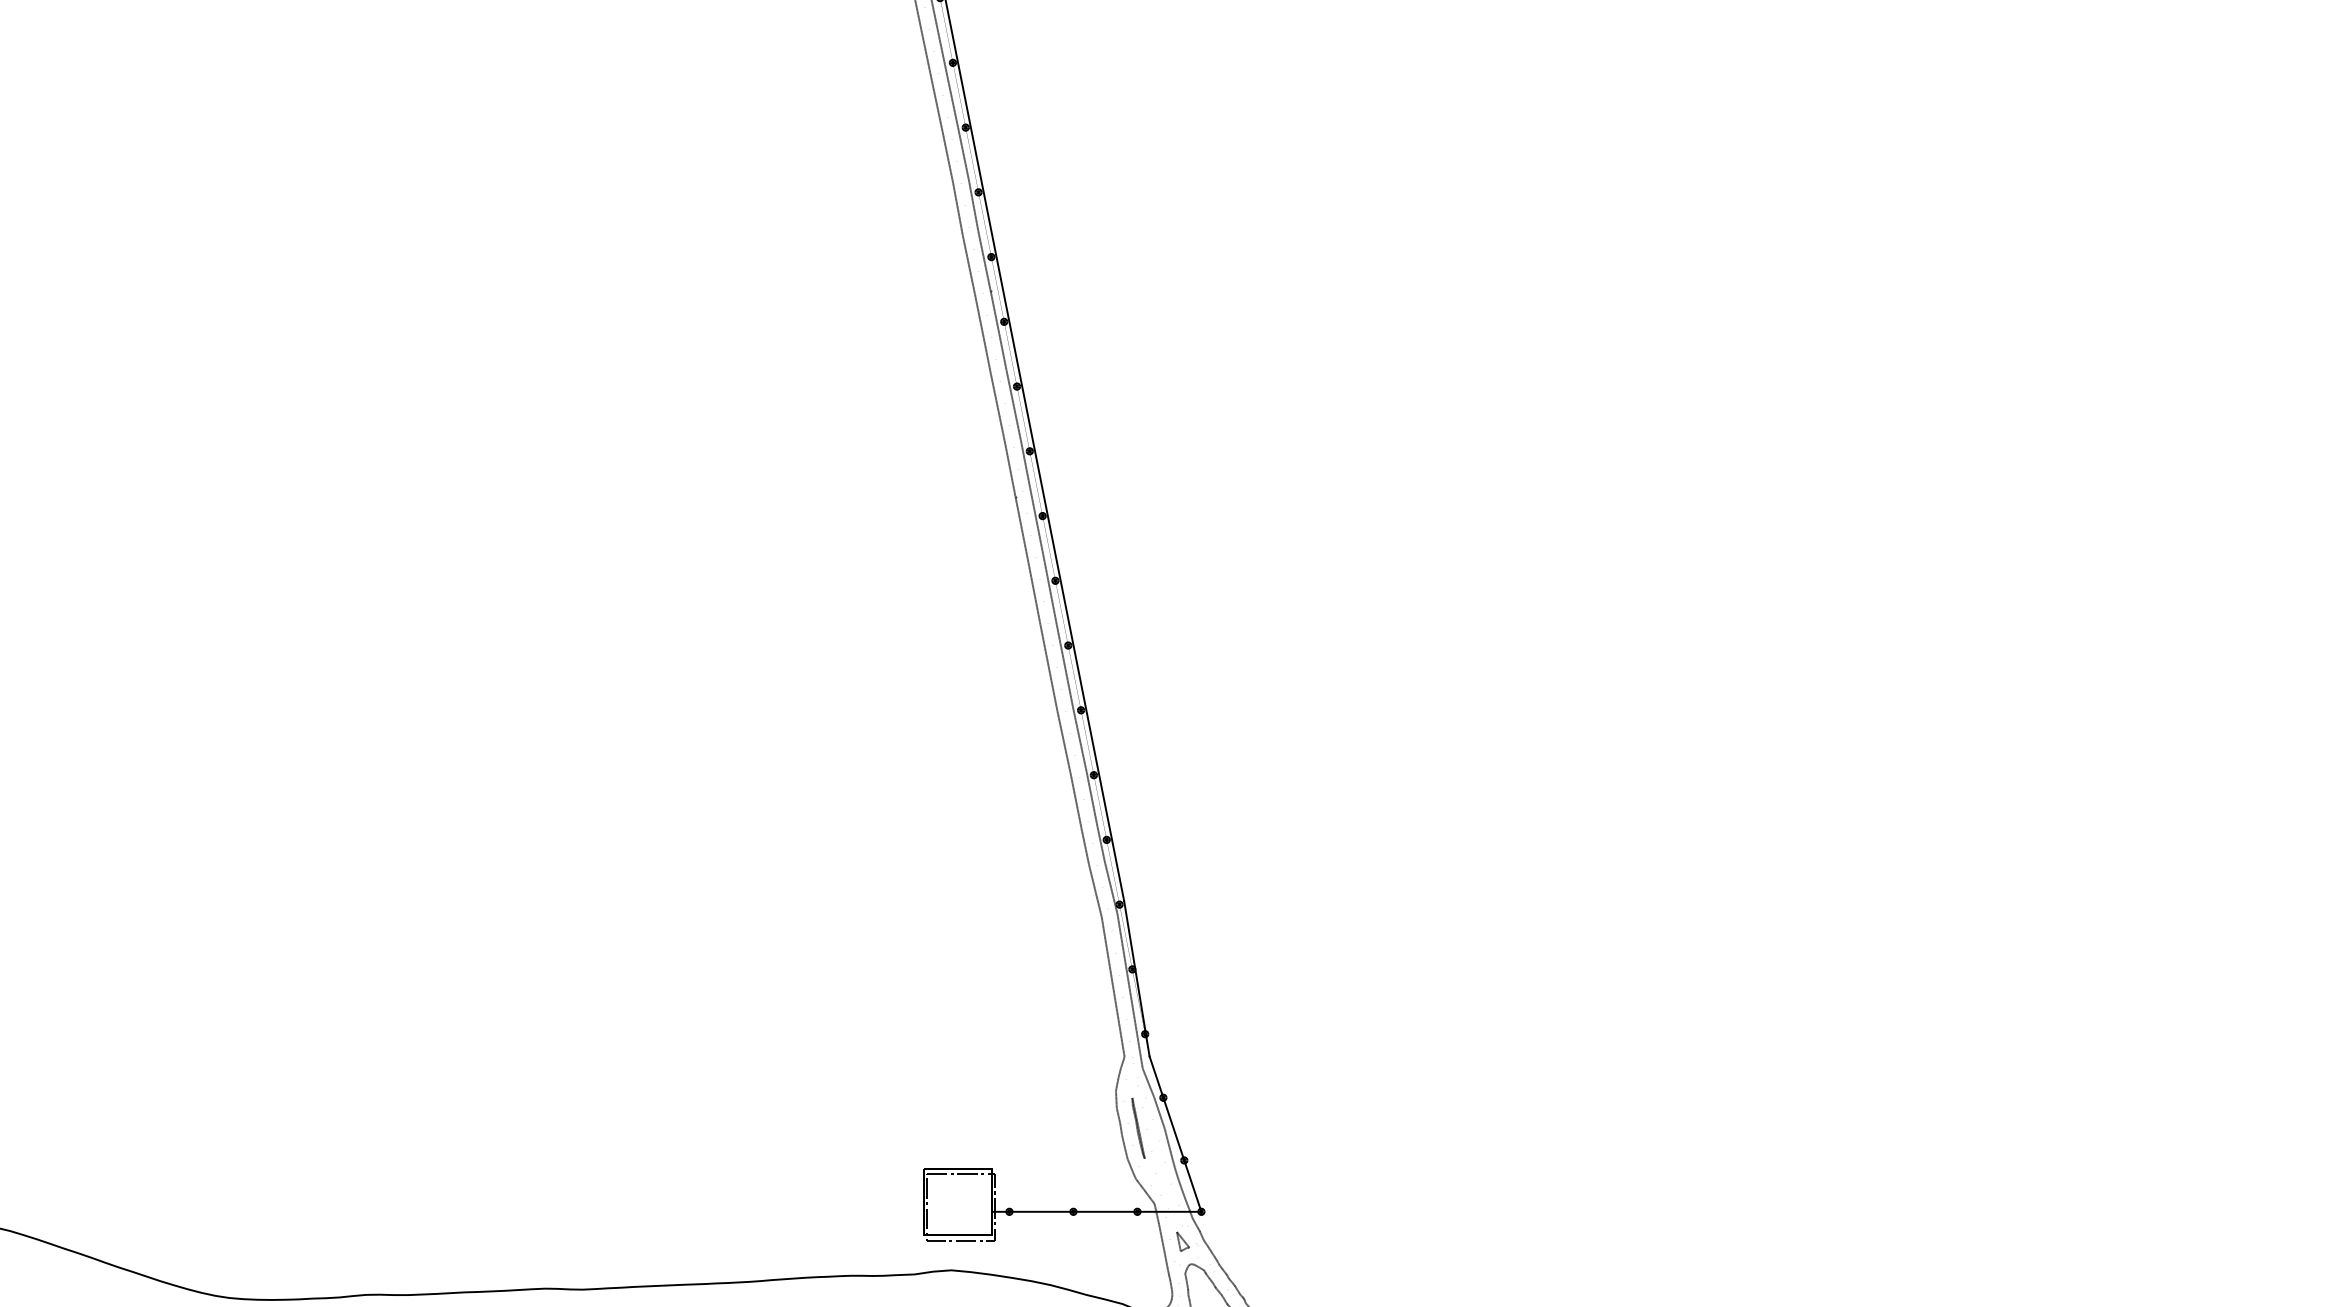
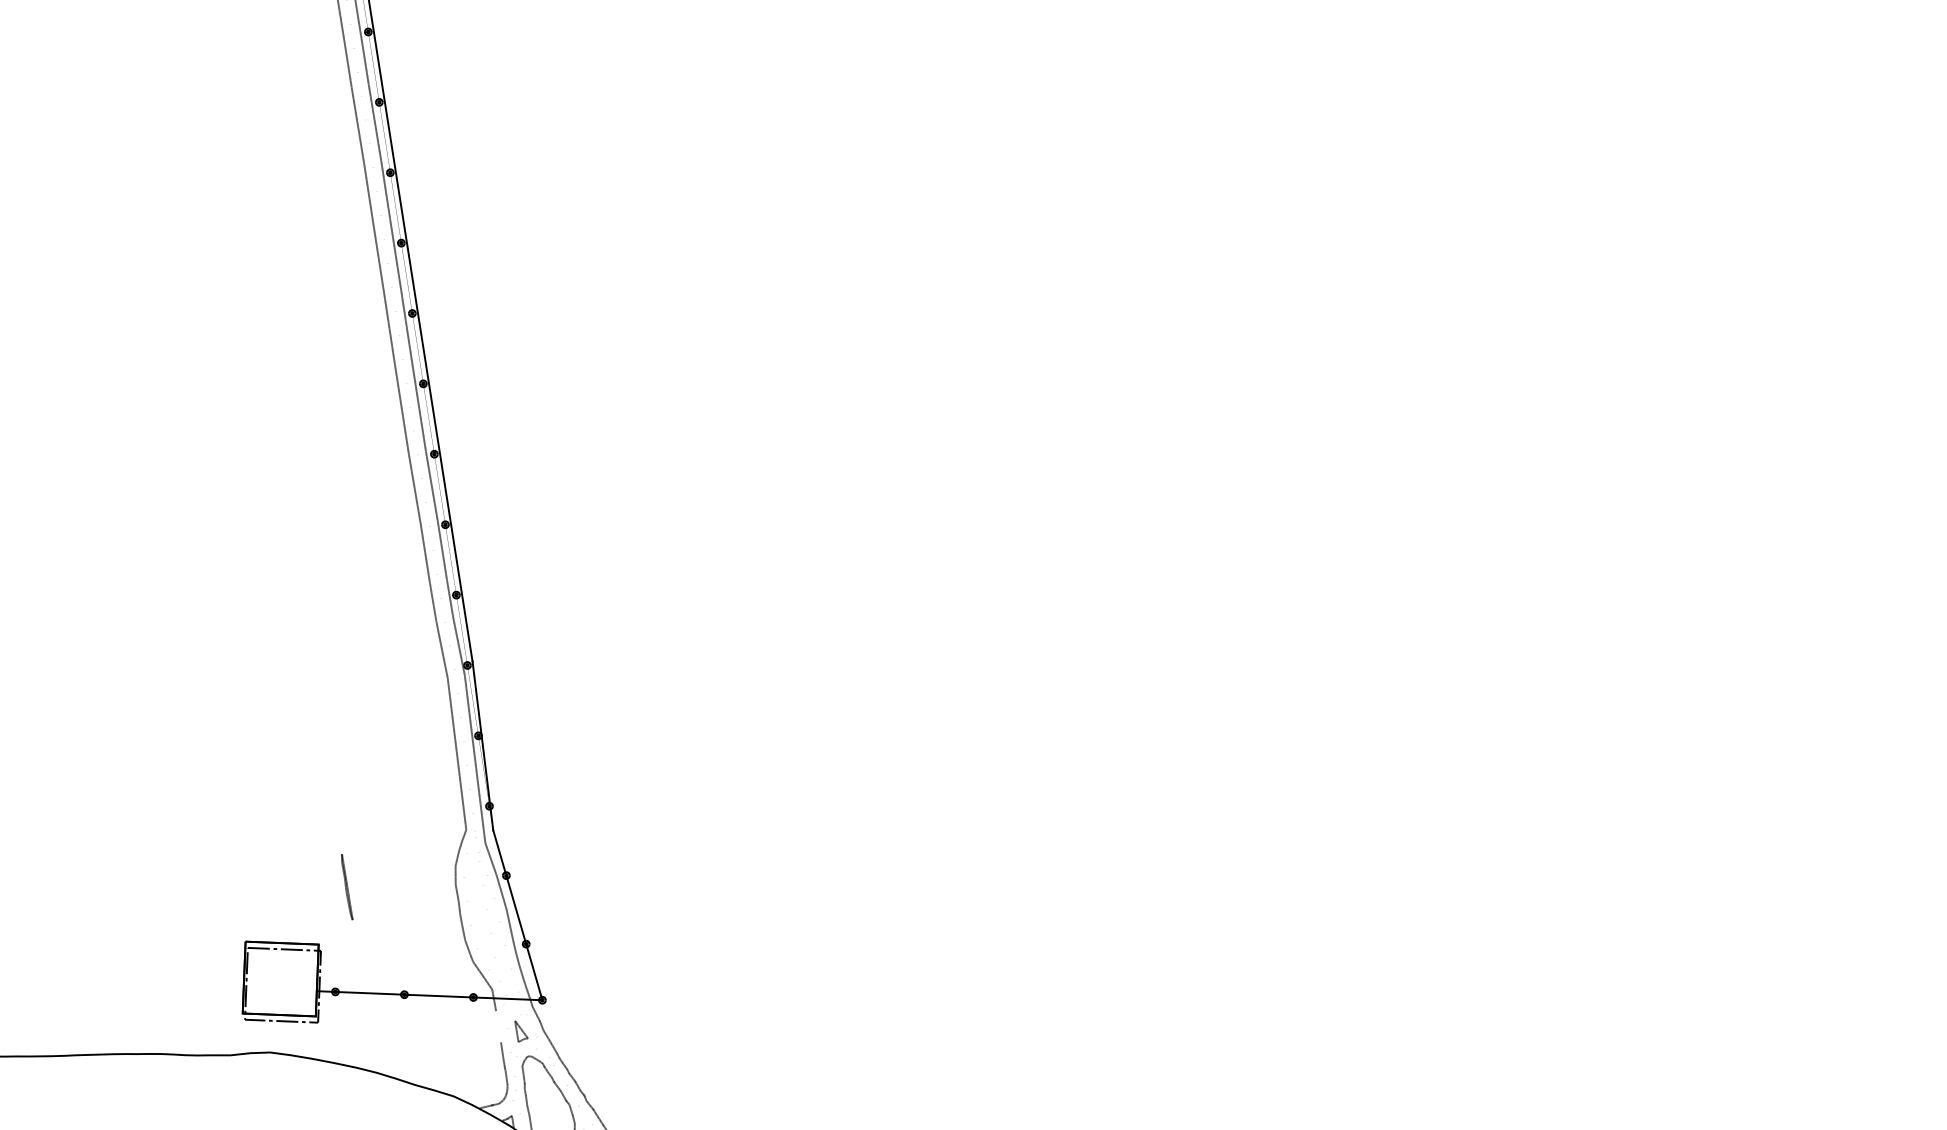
line: (1138, 1127) -> (347, 886), moved
line: (1161, 1237) -> (498, 1026), removed

